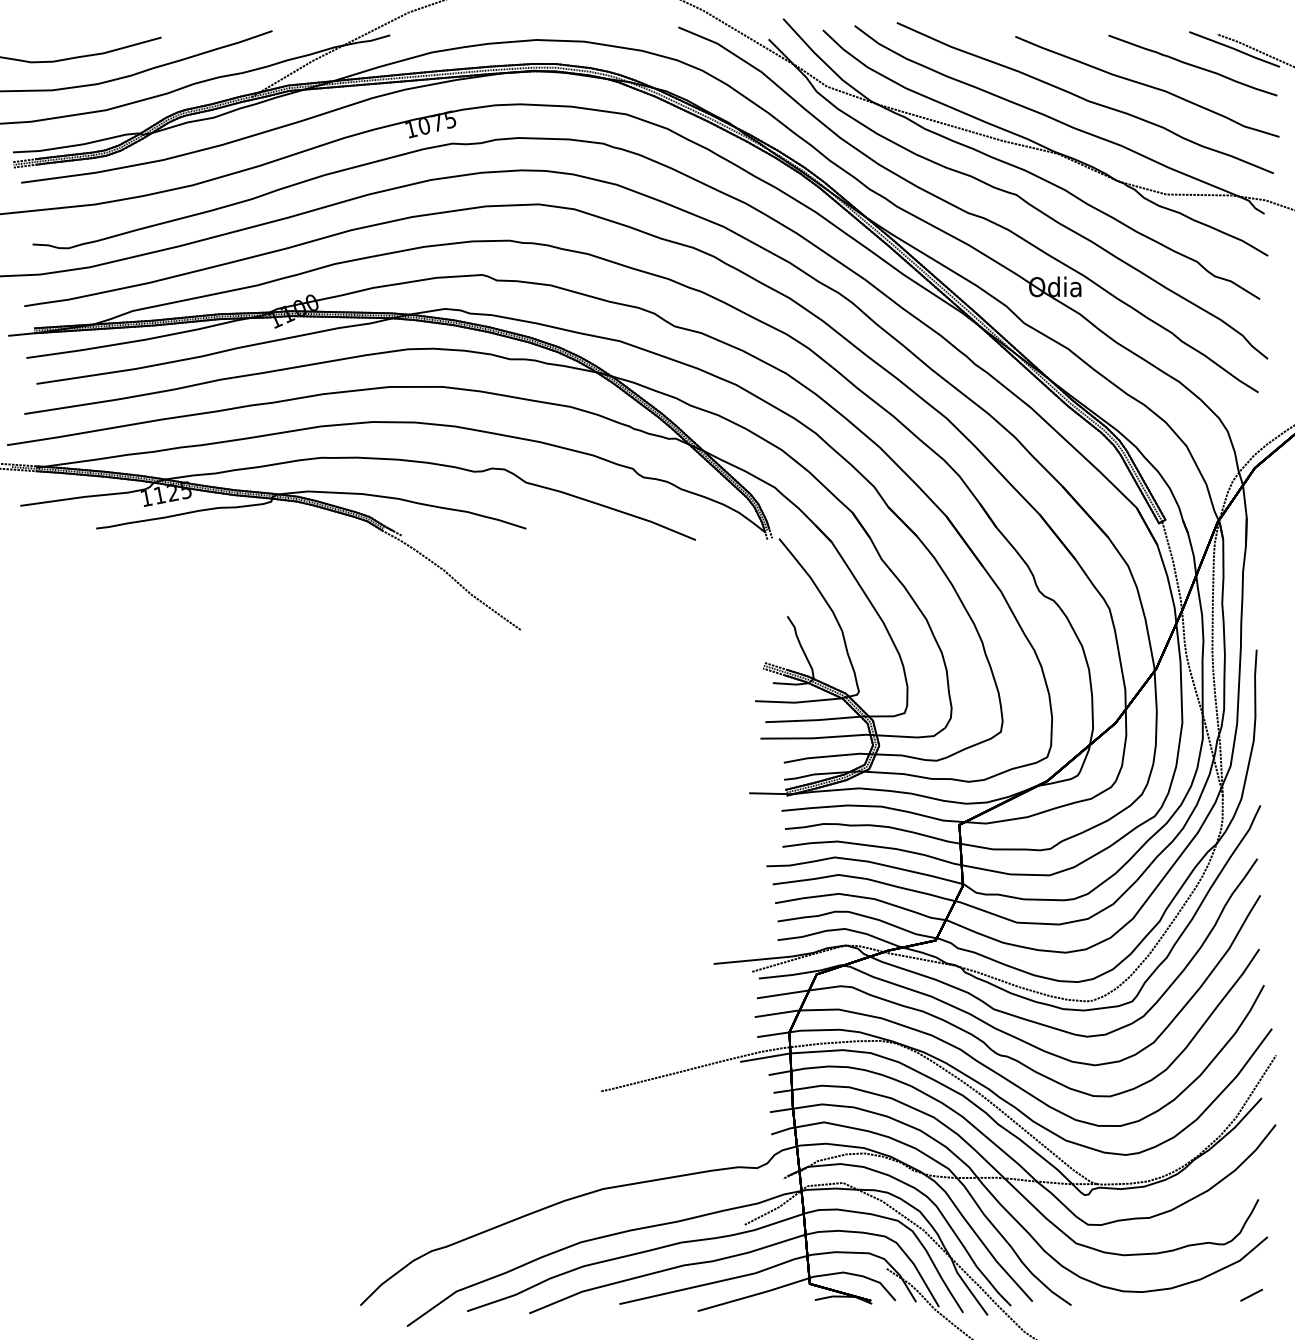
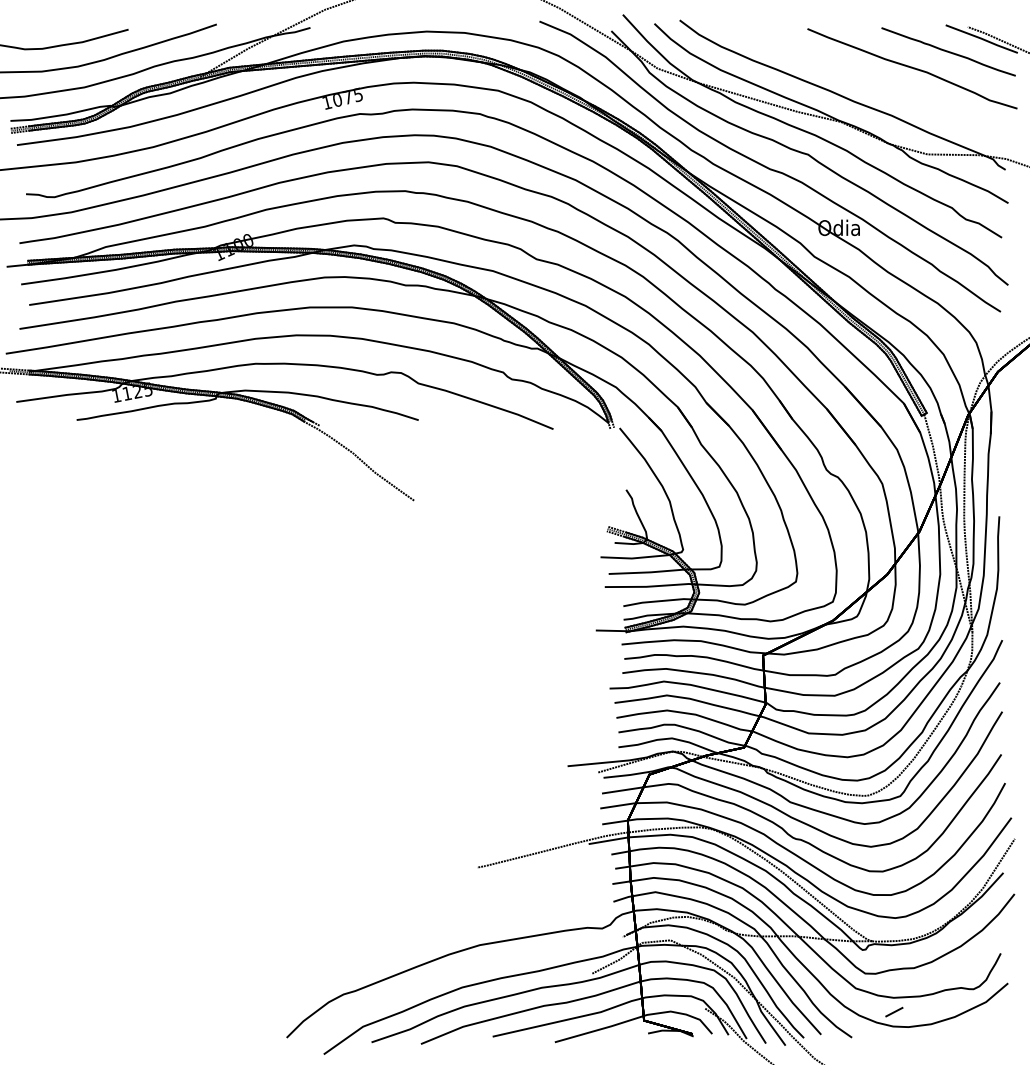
part: (1084, 98) -> (862, 78), removed
line: (1251, 1294) -> (894, 1011), moved

